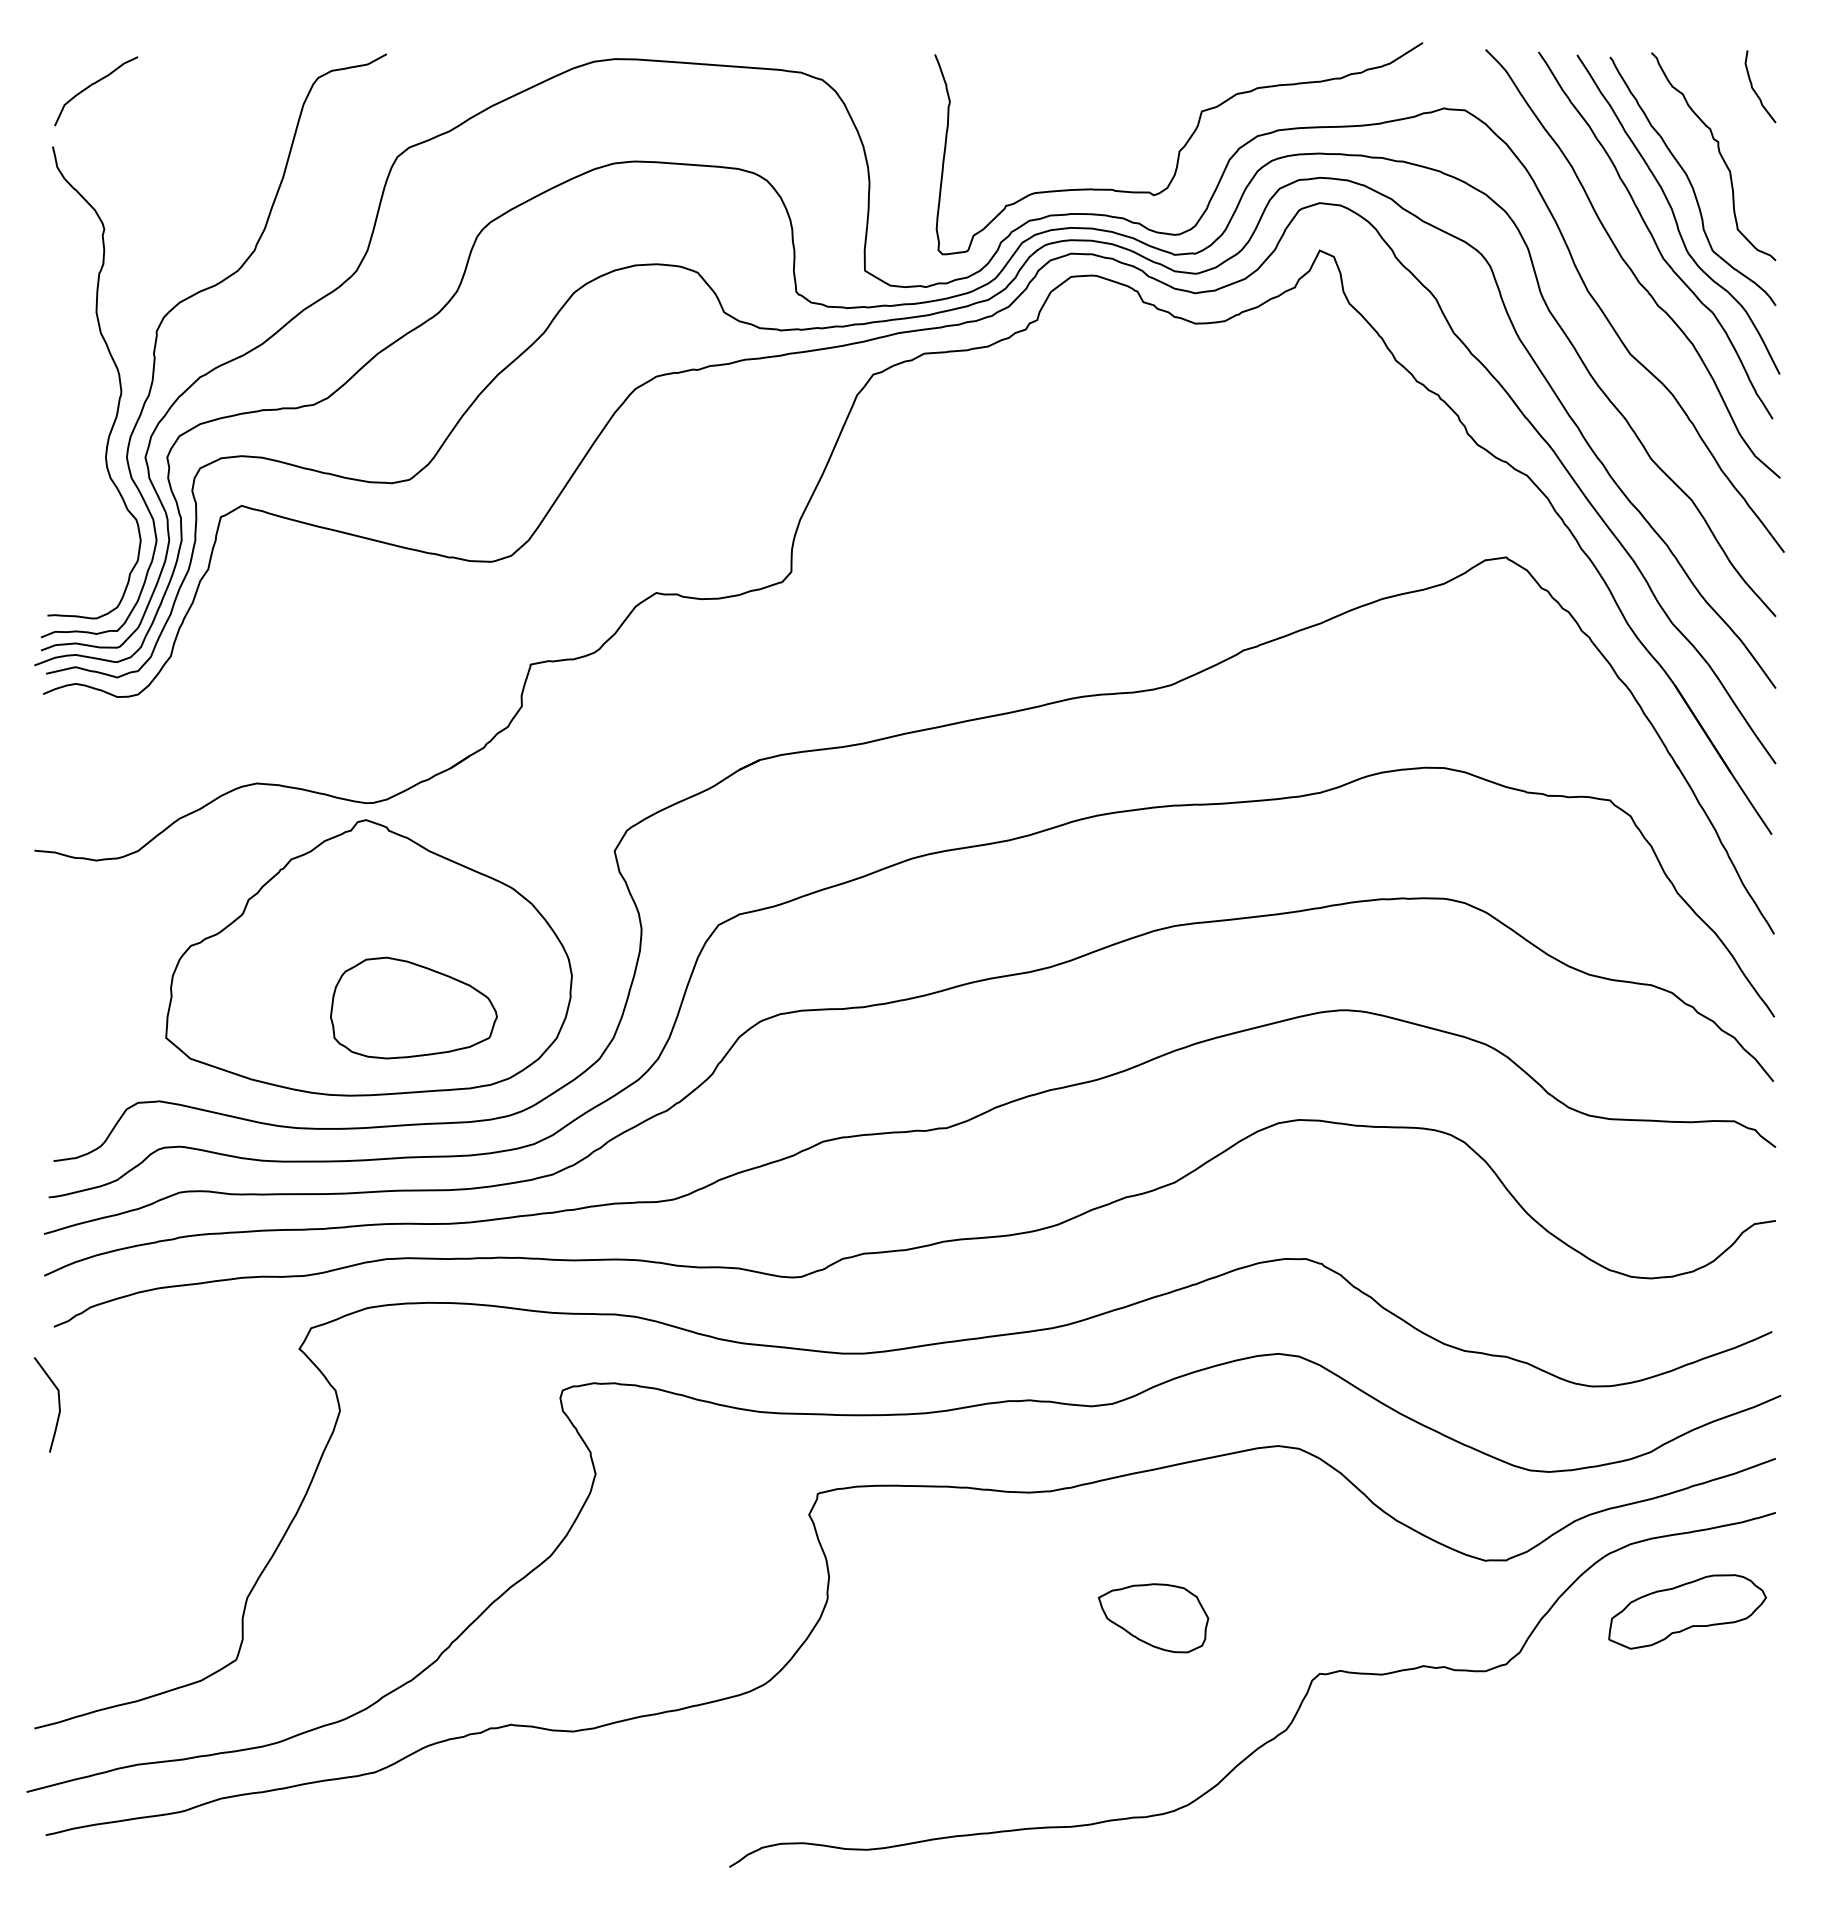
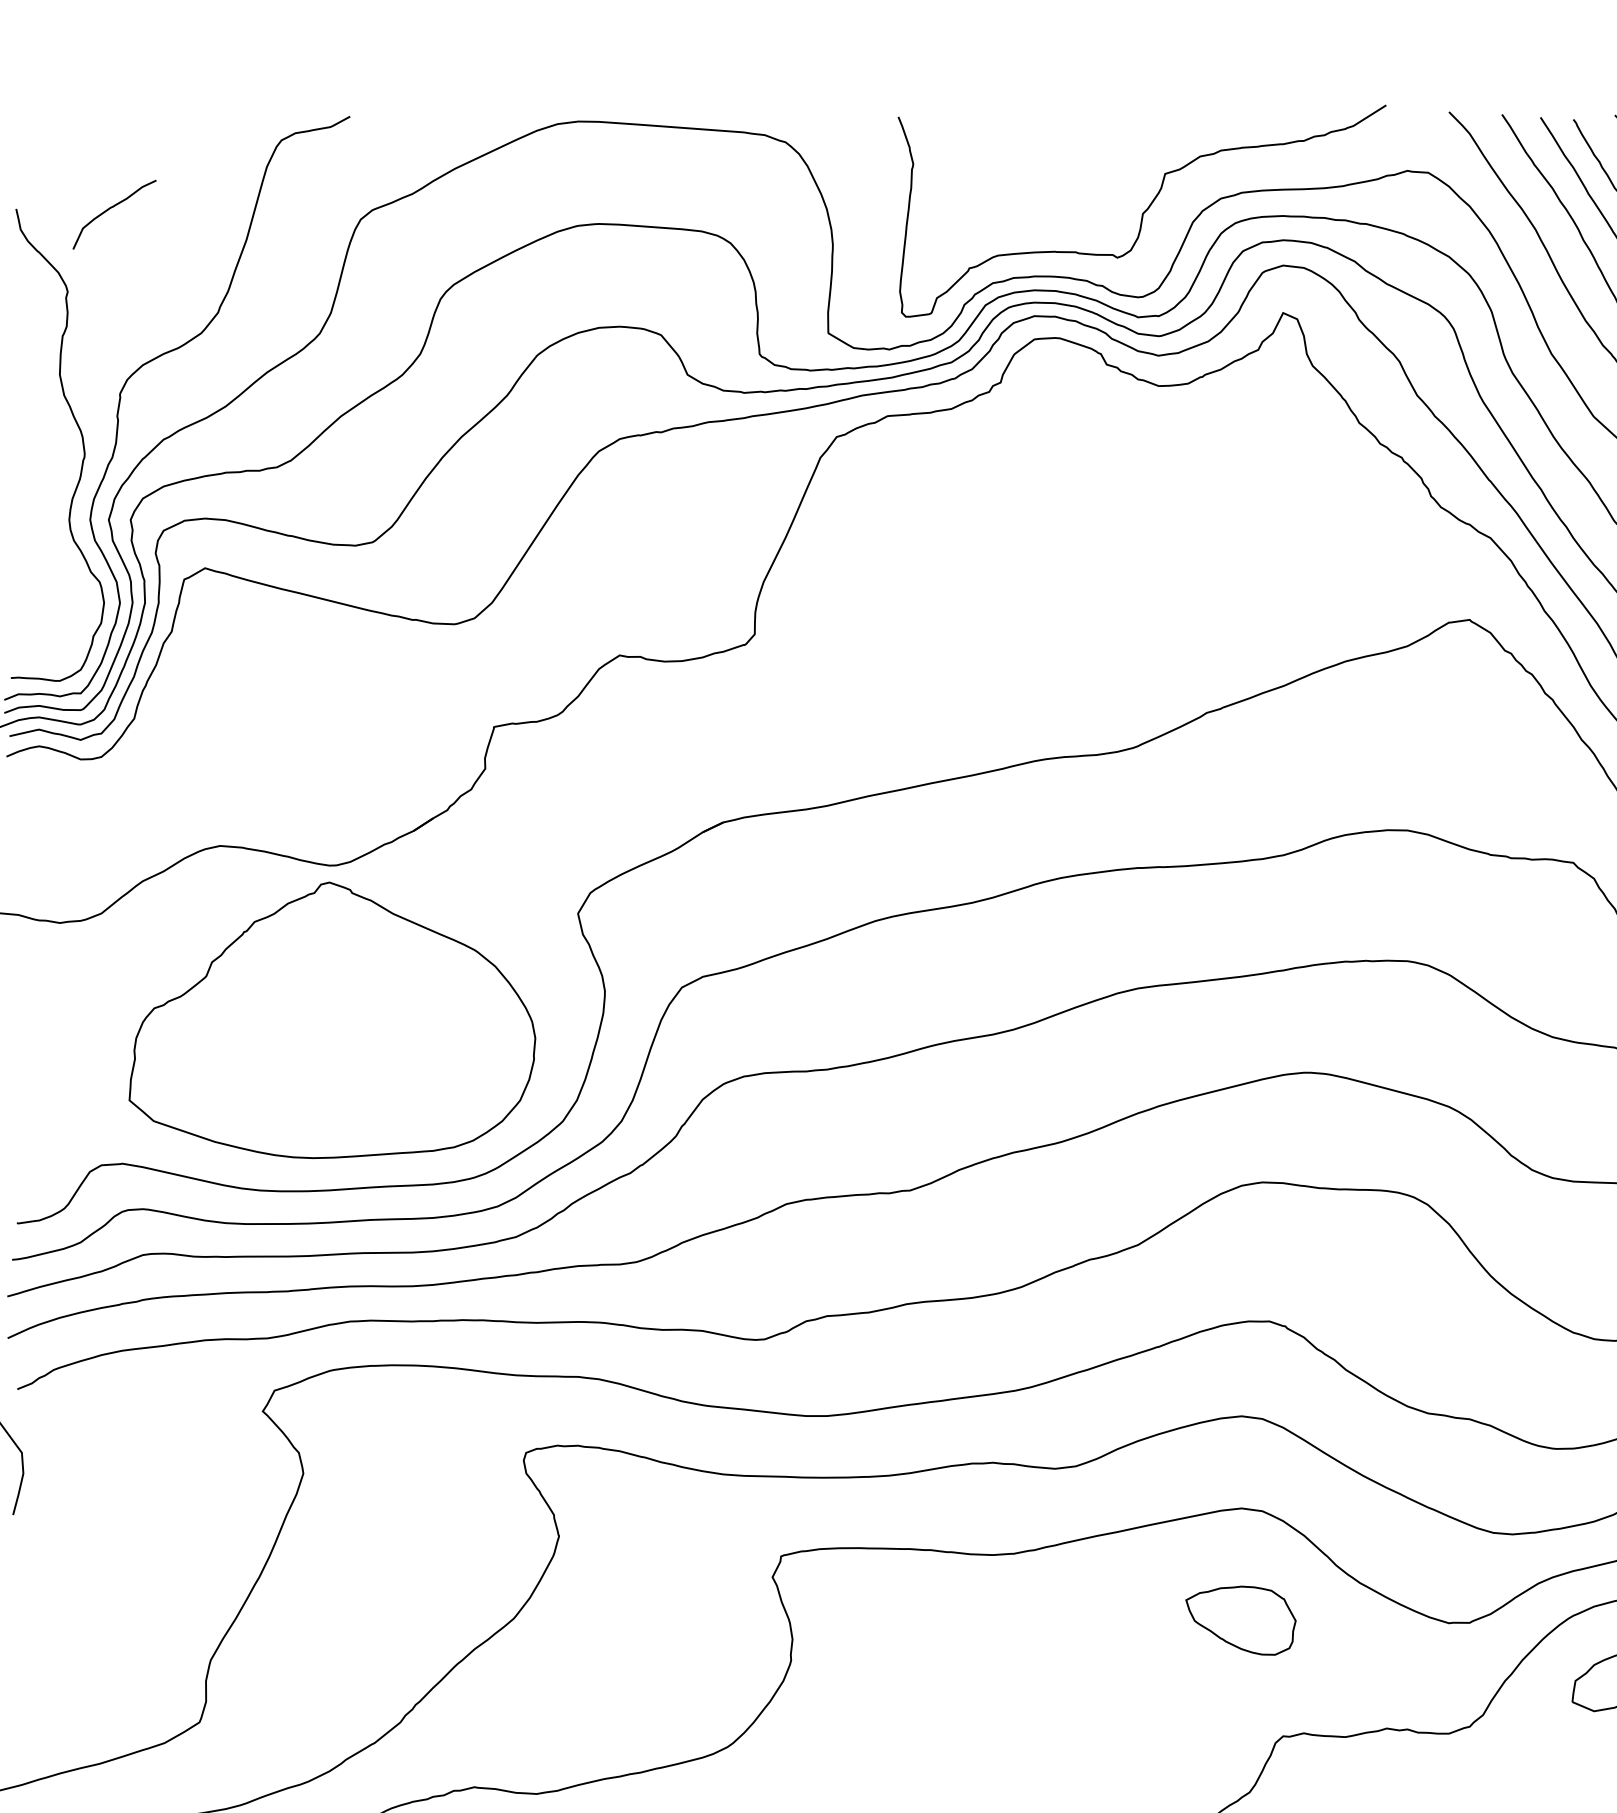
curve: (91, 86) -> (109, 209), moved
part: (413, 1007) -> (376, 1069), removed
part: (1153, 1618) -> (1240, 1620), moved

